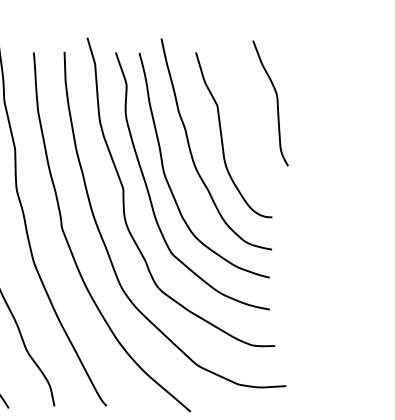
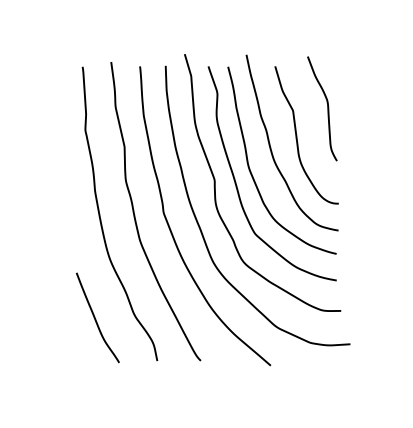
curve: (276, 103) -> (327, 108), moved

